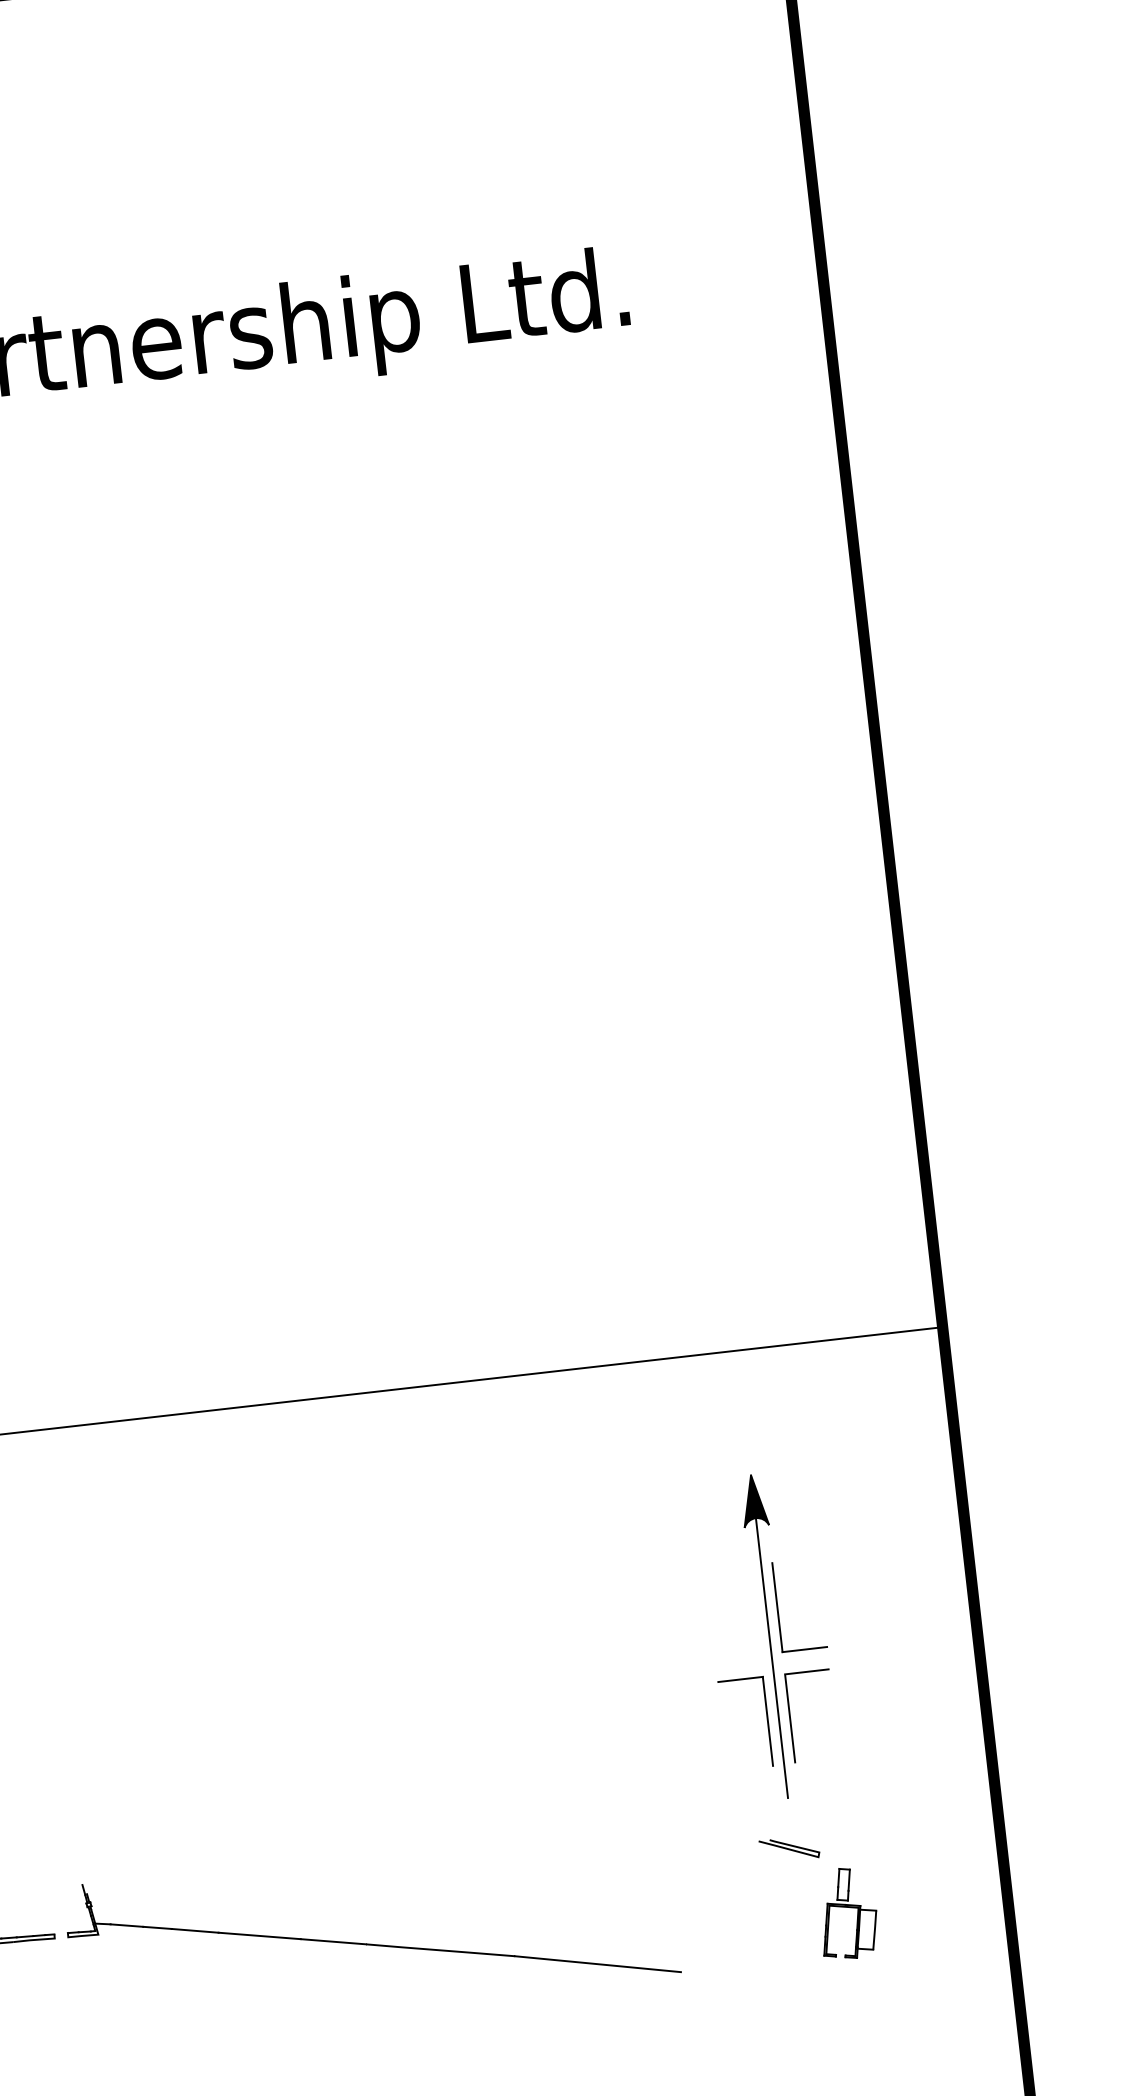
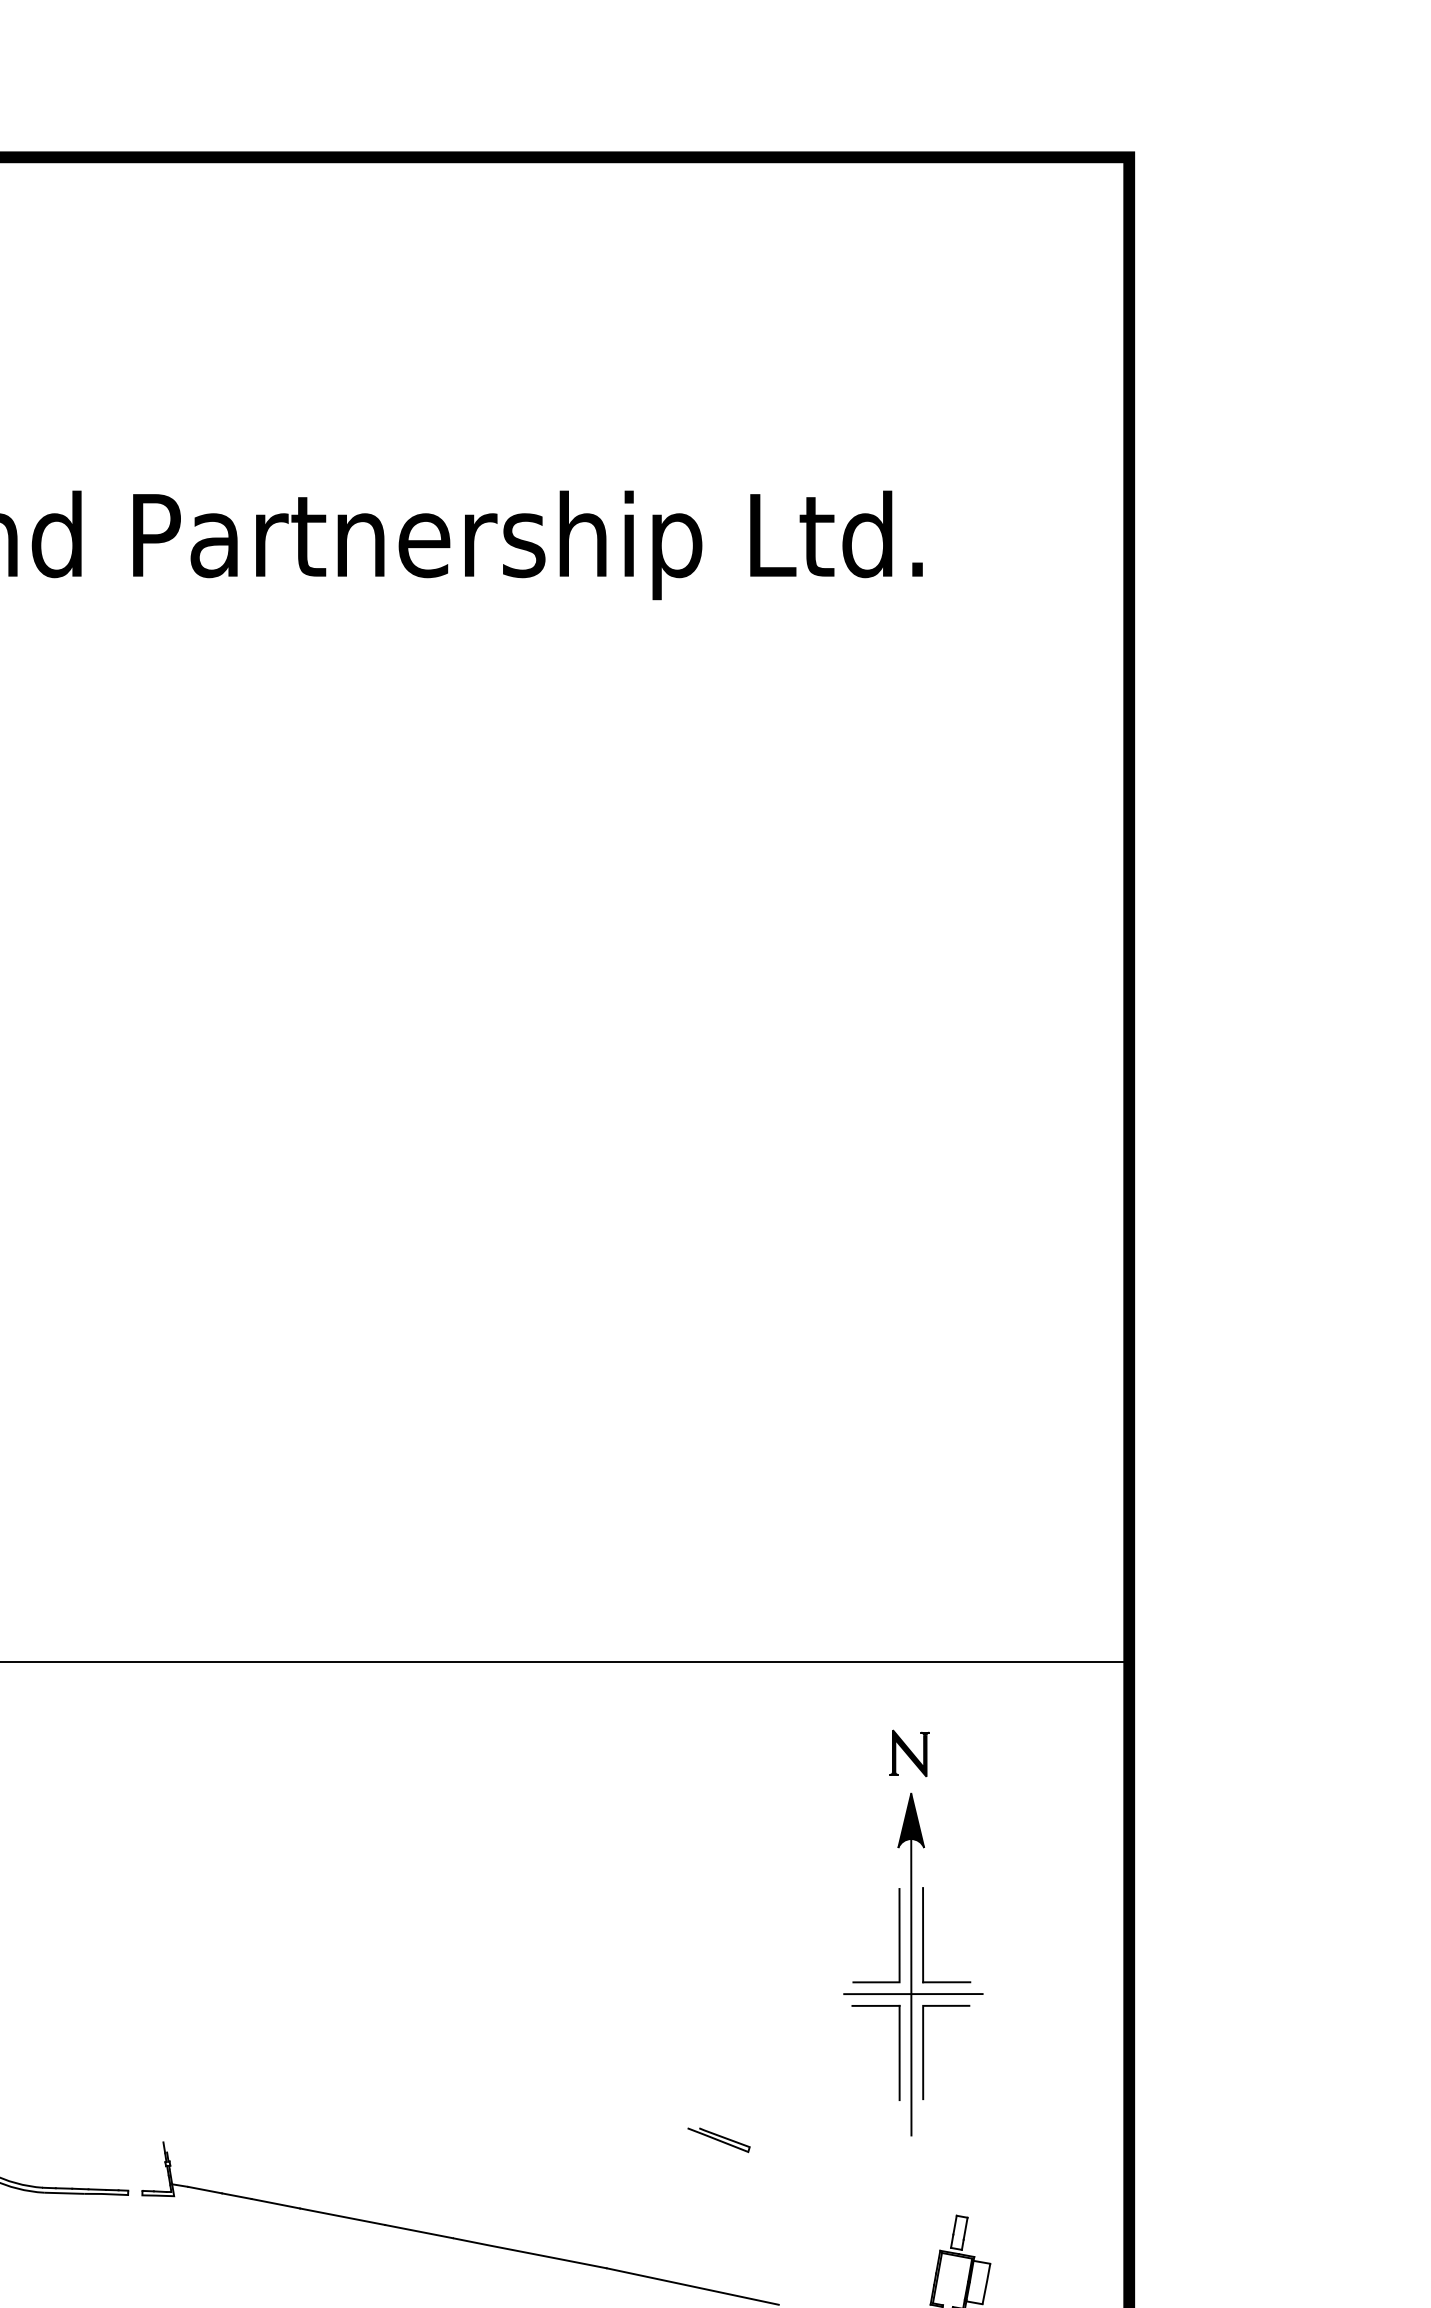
part: (745, 1437) -> (909, 1753), added
line: (754, 1610) -> (898, 1935), added
line: (774, 1664) -> (913, 1994), added
curve: (789, 1848) -> (718, 2139), moved

